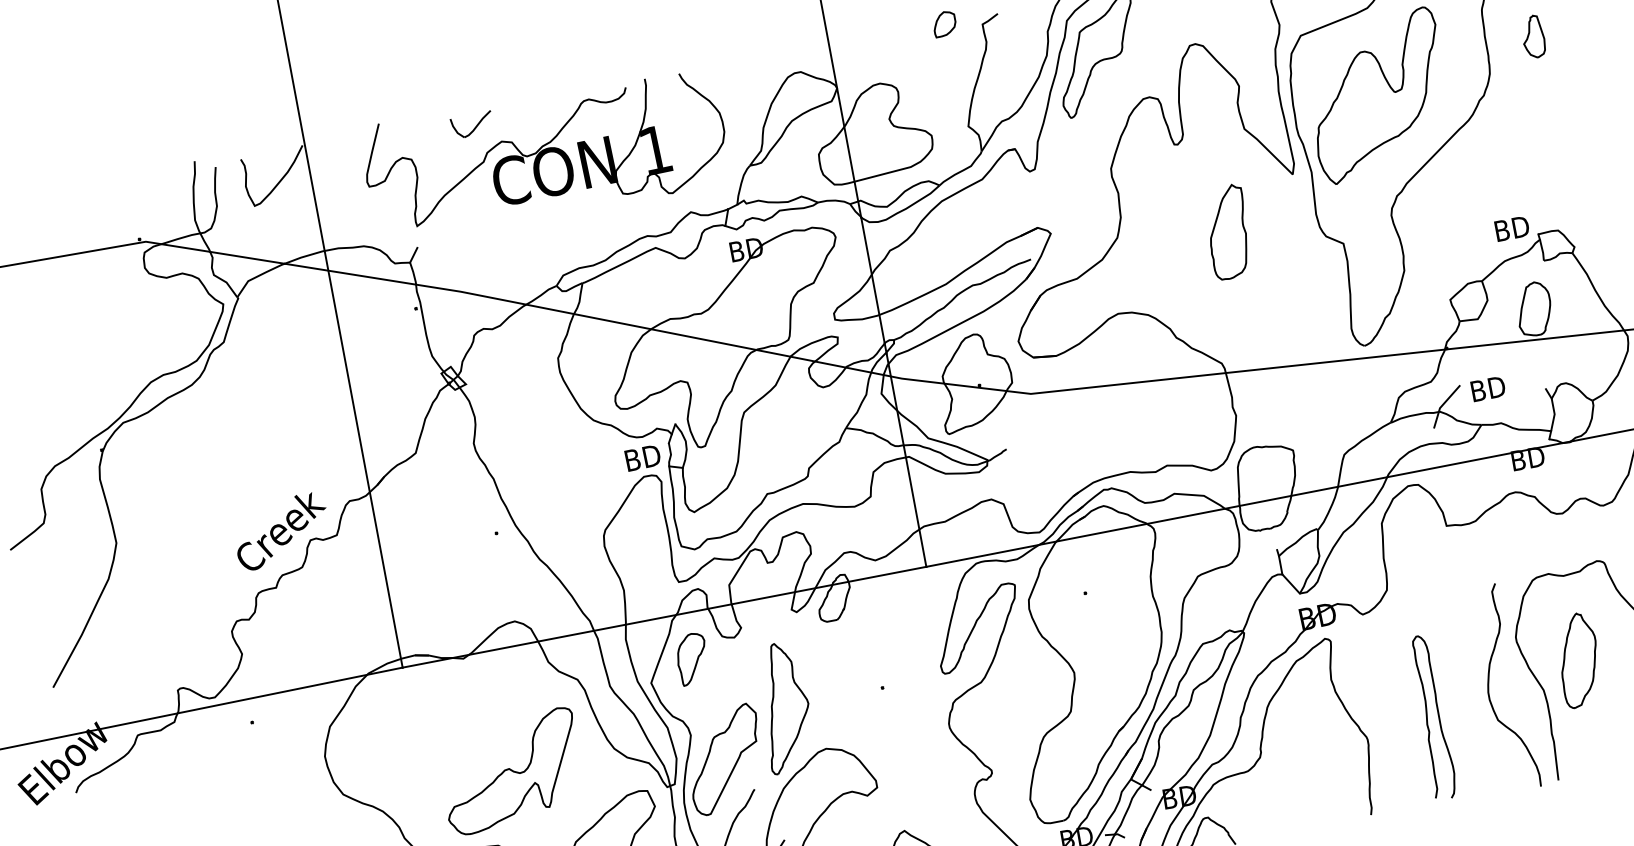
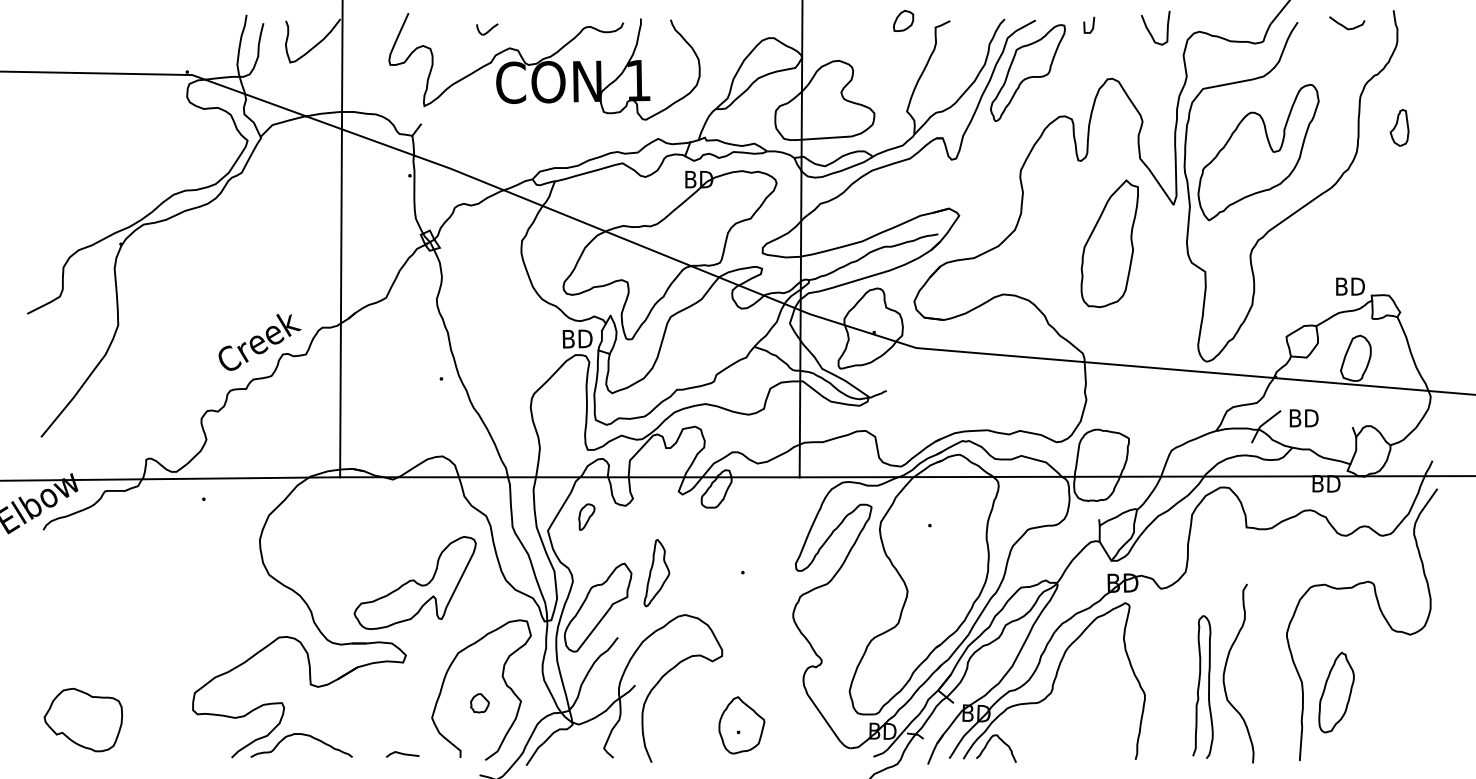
part: (472, 125) -> (487, 29), size x0.6
part: (1227, 231) -> (1109, 242), size x1.6
part: (692, 658) -> (586, 516), size x0.6
part: (1578, 660) -> (1336, 692), moved
curve: (1489, 689) -> (1225, 672), moved
part: (784, 706) -> (656, 572), size x0.6

